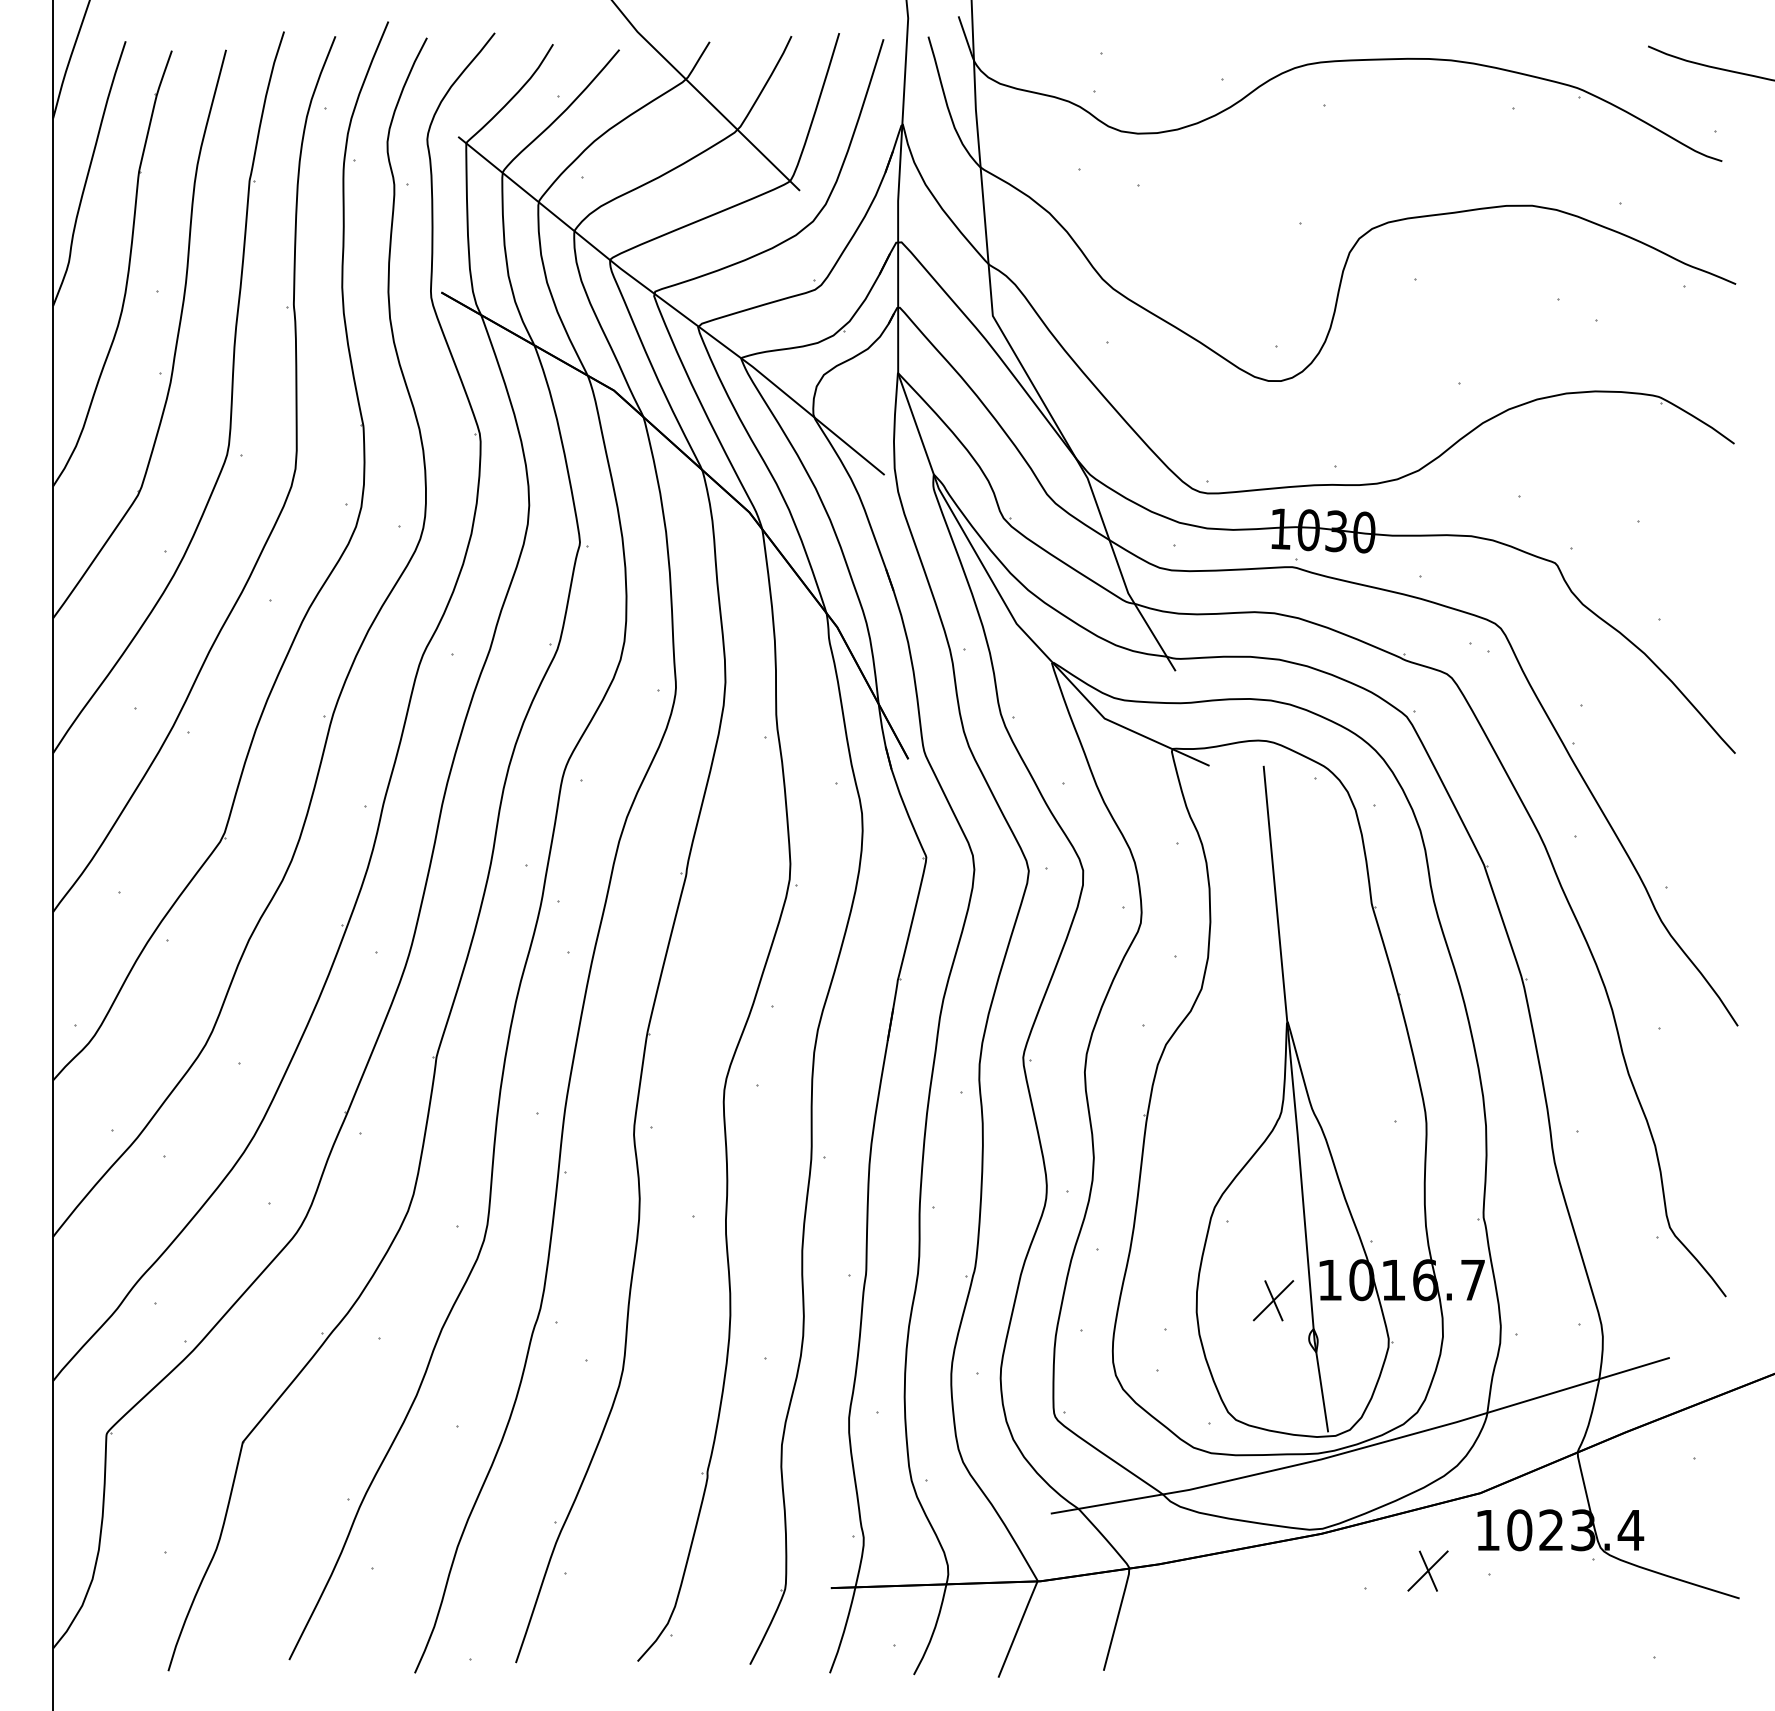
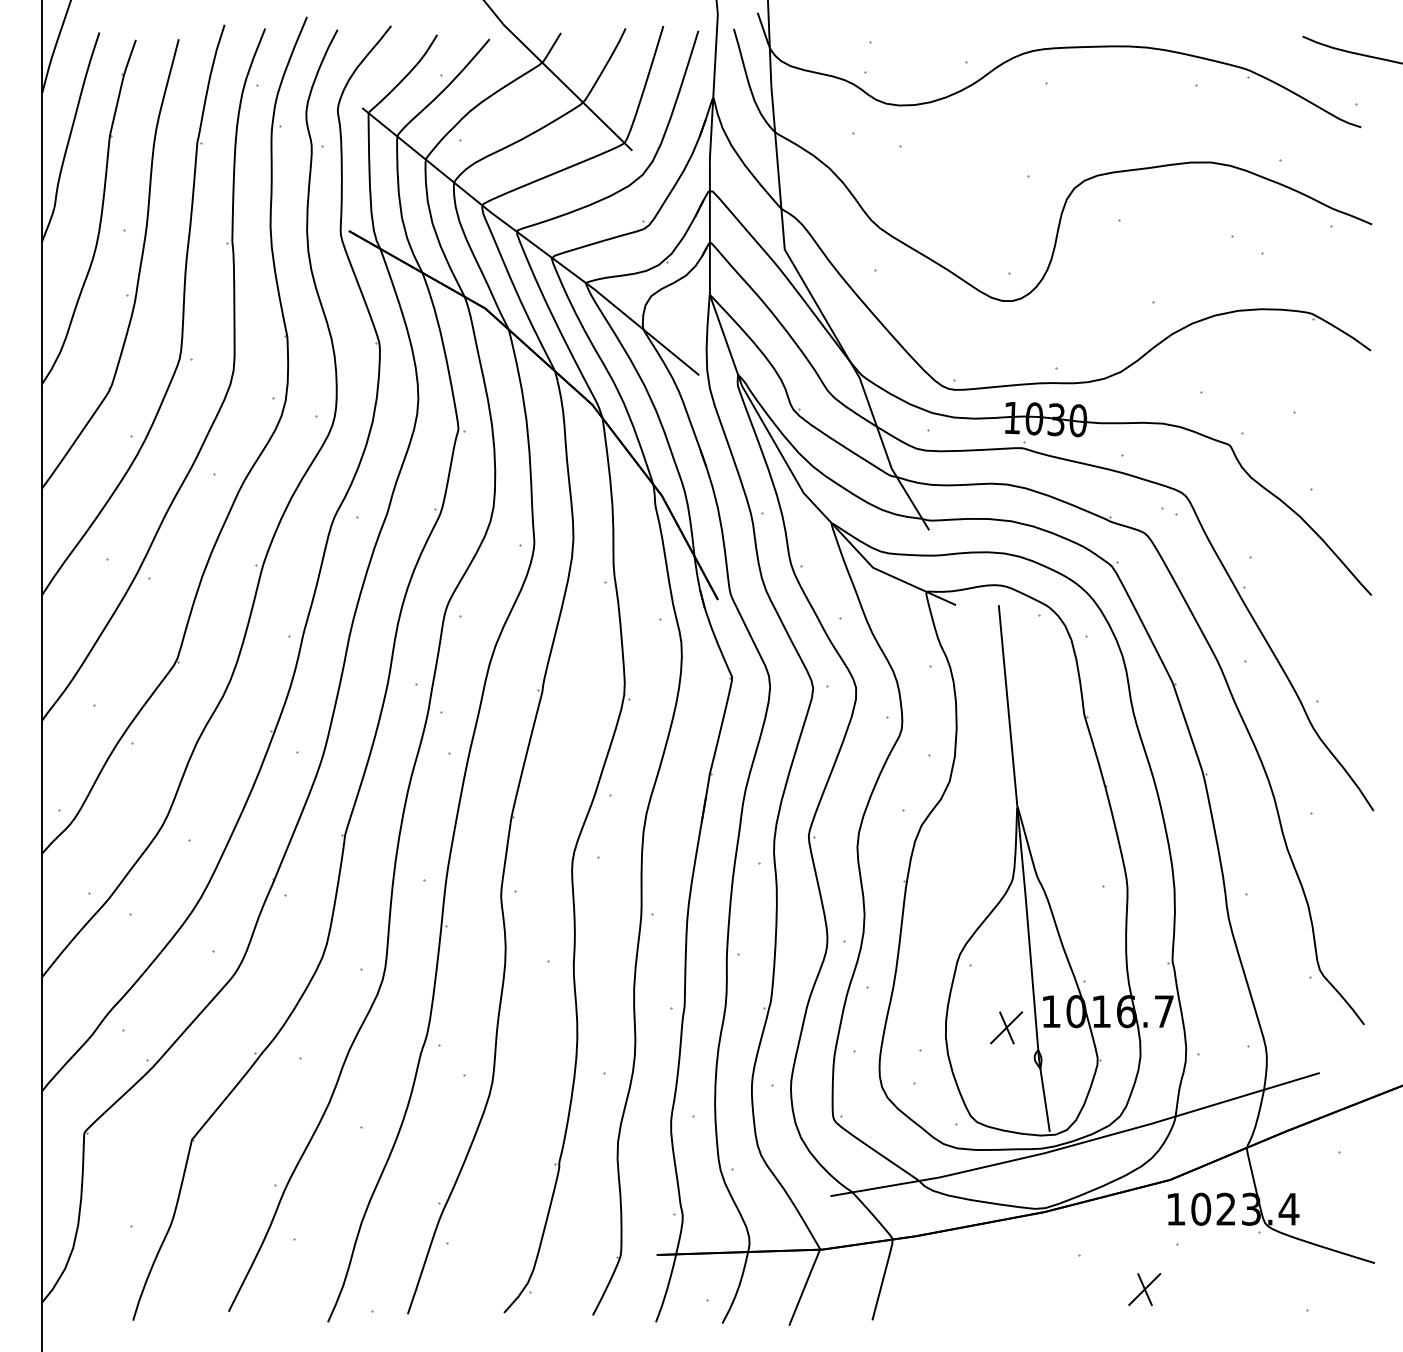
part: (1427, 1571) -> (1144, 1289), moved

